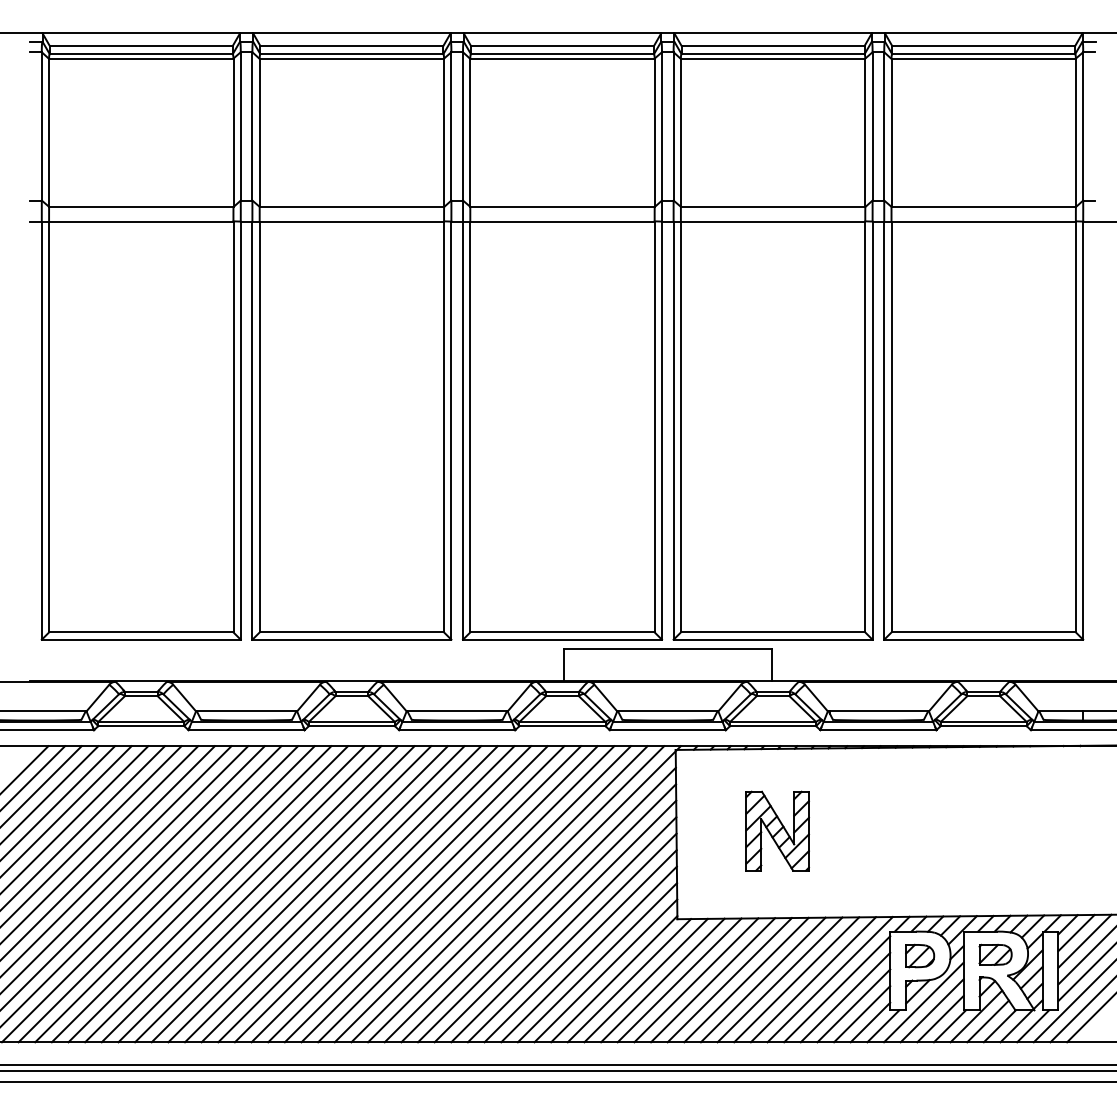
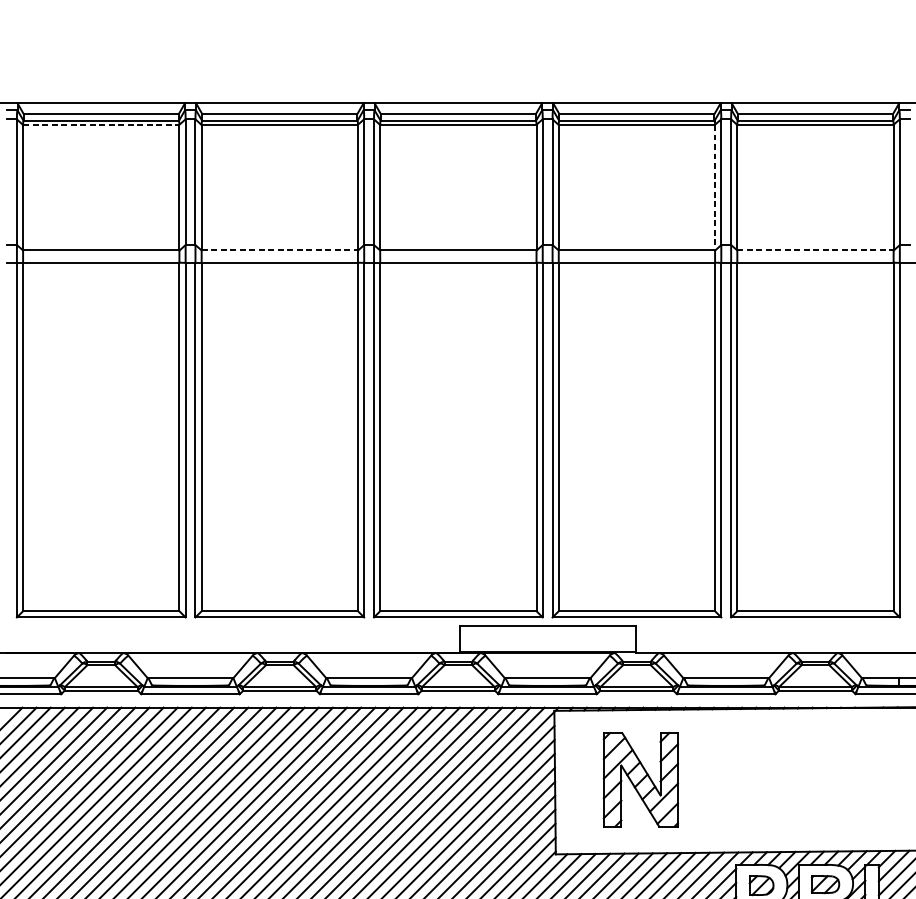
line: (141, 58) -> (101, 124), solid -> dashed
line: (865, 132) -> (715, 187), solid -> dashed
line: (352, 206) -> (280, 250), solid -> dashed
line: (984, 206) -> (816, 250), solid -> dashed
part: (777, 830) -> (640, 779), size x1.4

